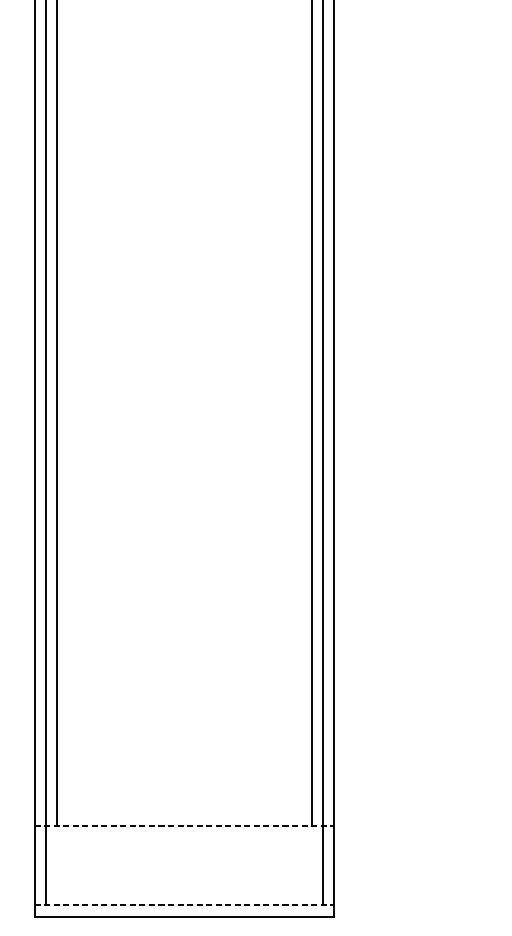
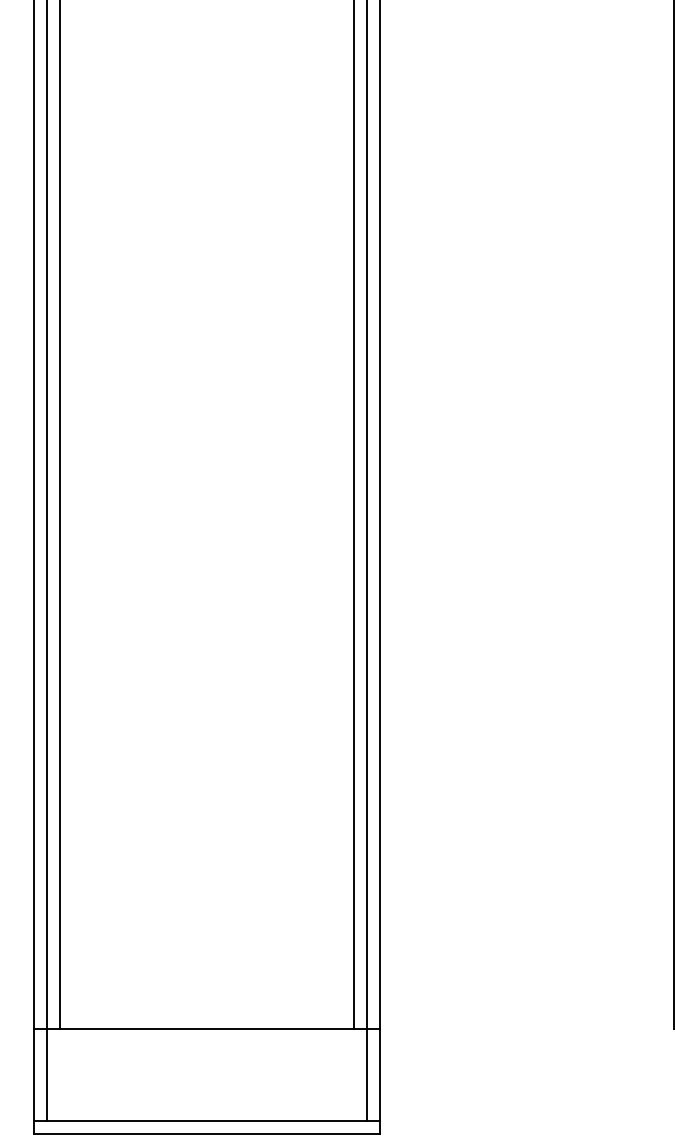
line: (184, 826) -> (207, 1029), dashed -> solid
line: (184, 905) -> (207, 1120), dashed -> solid

